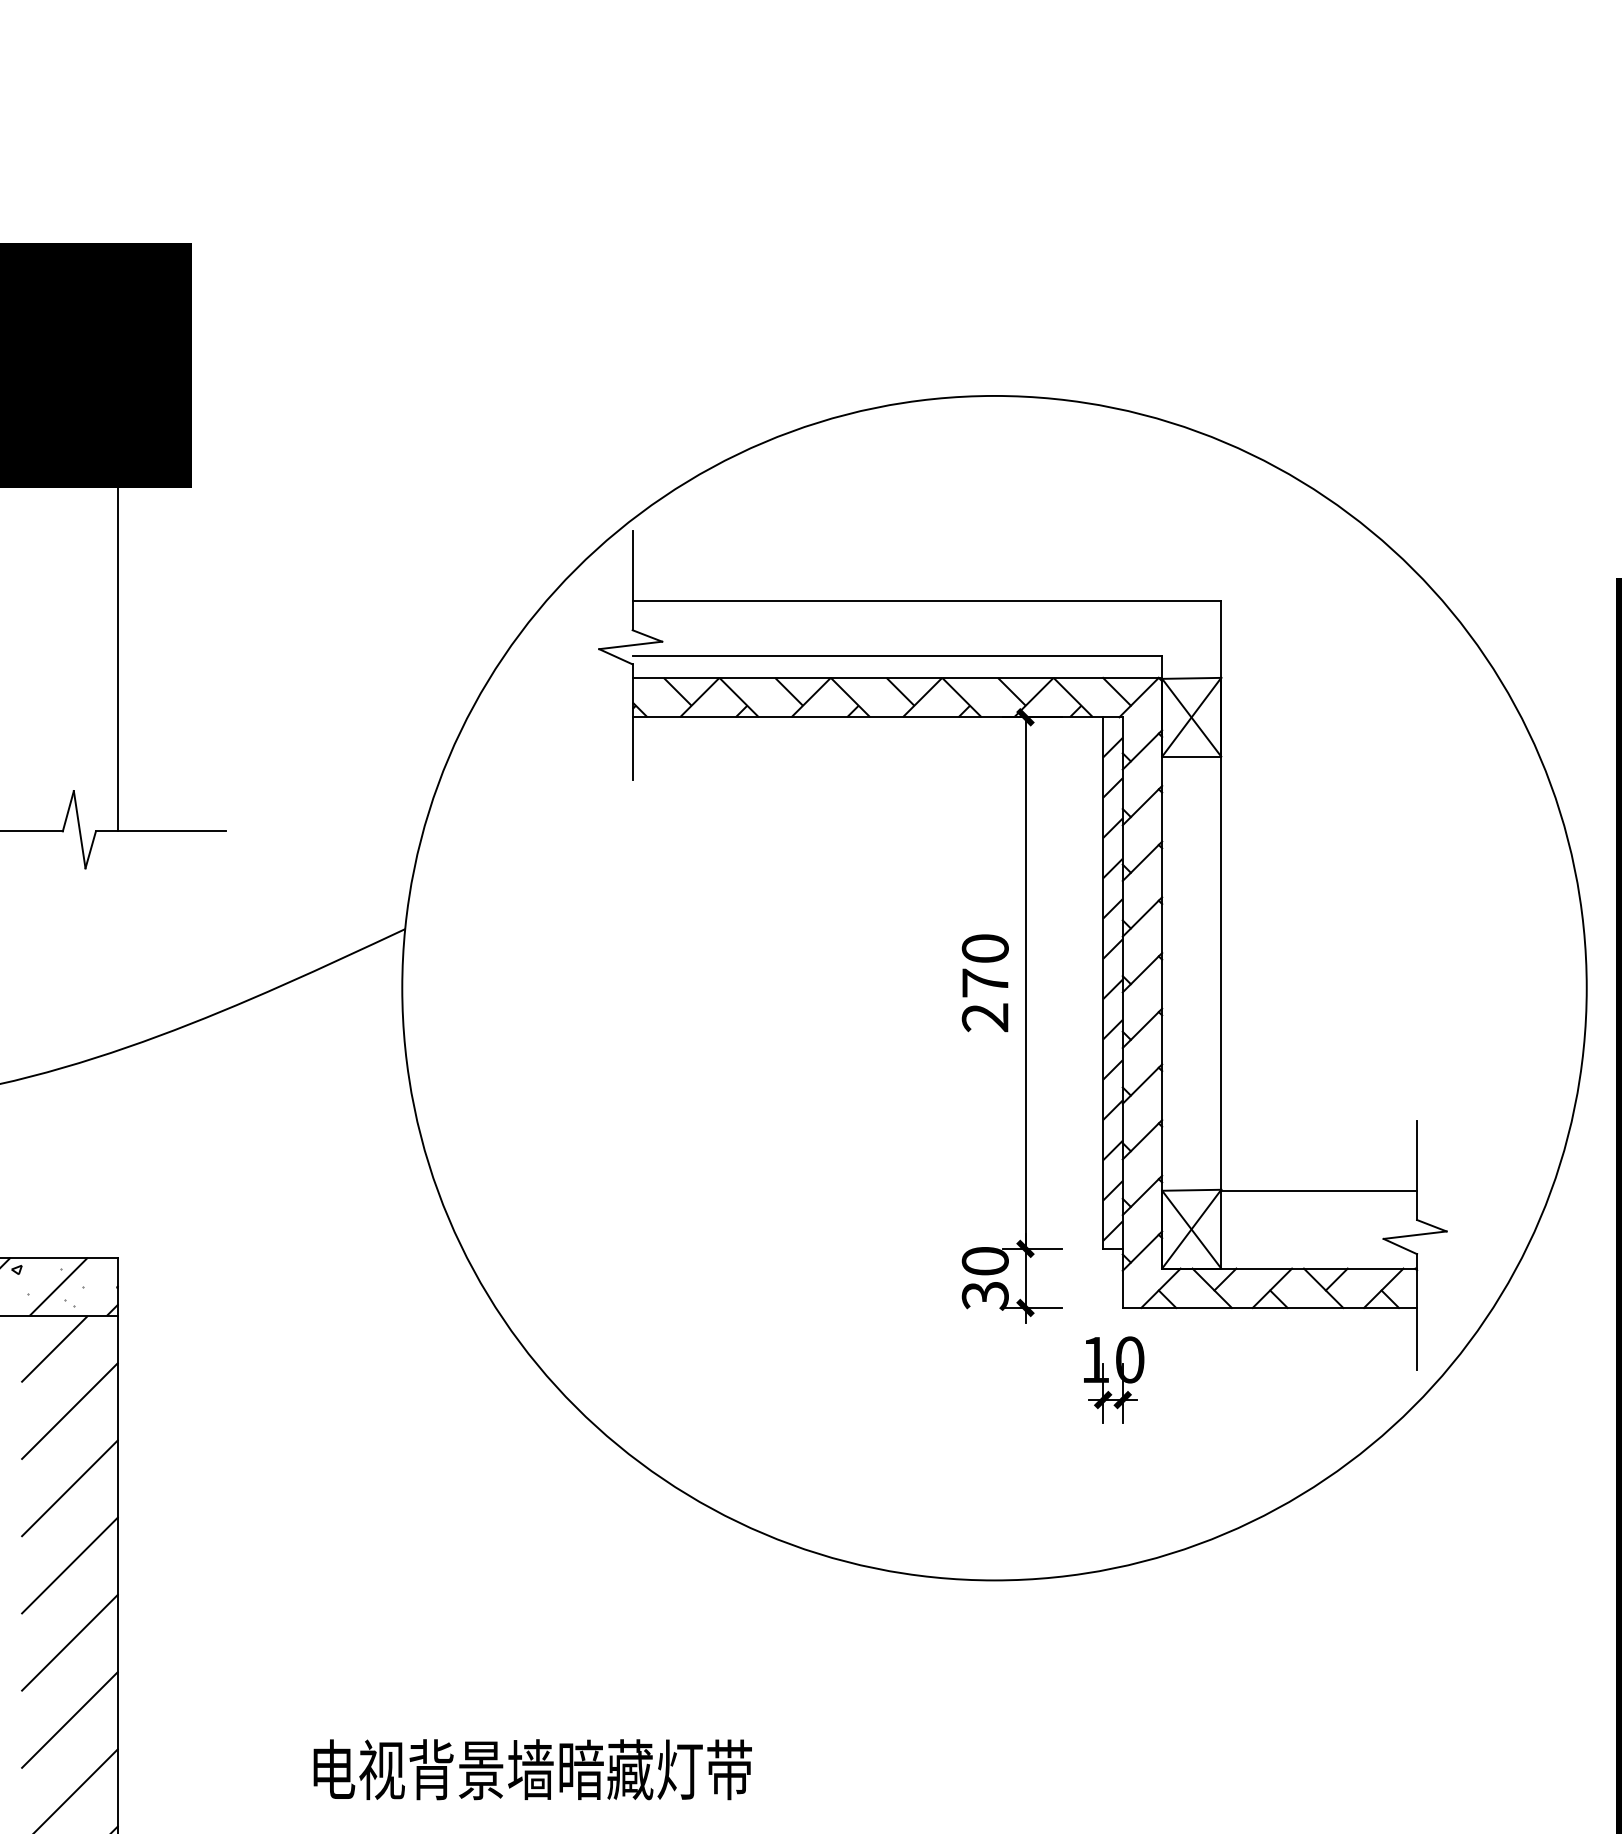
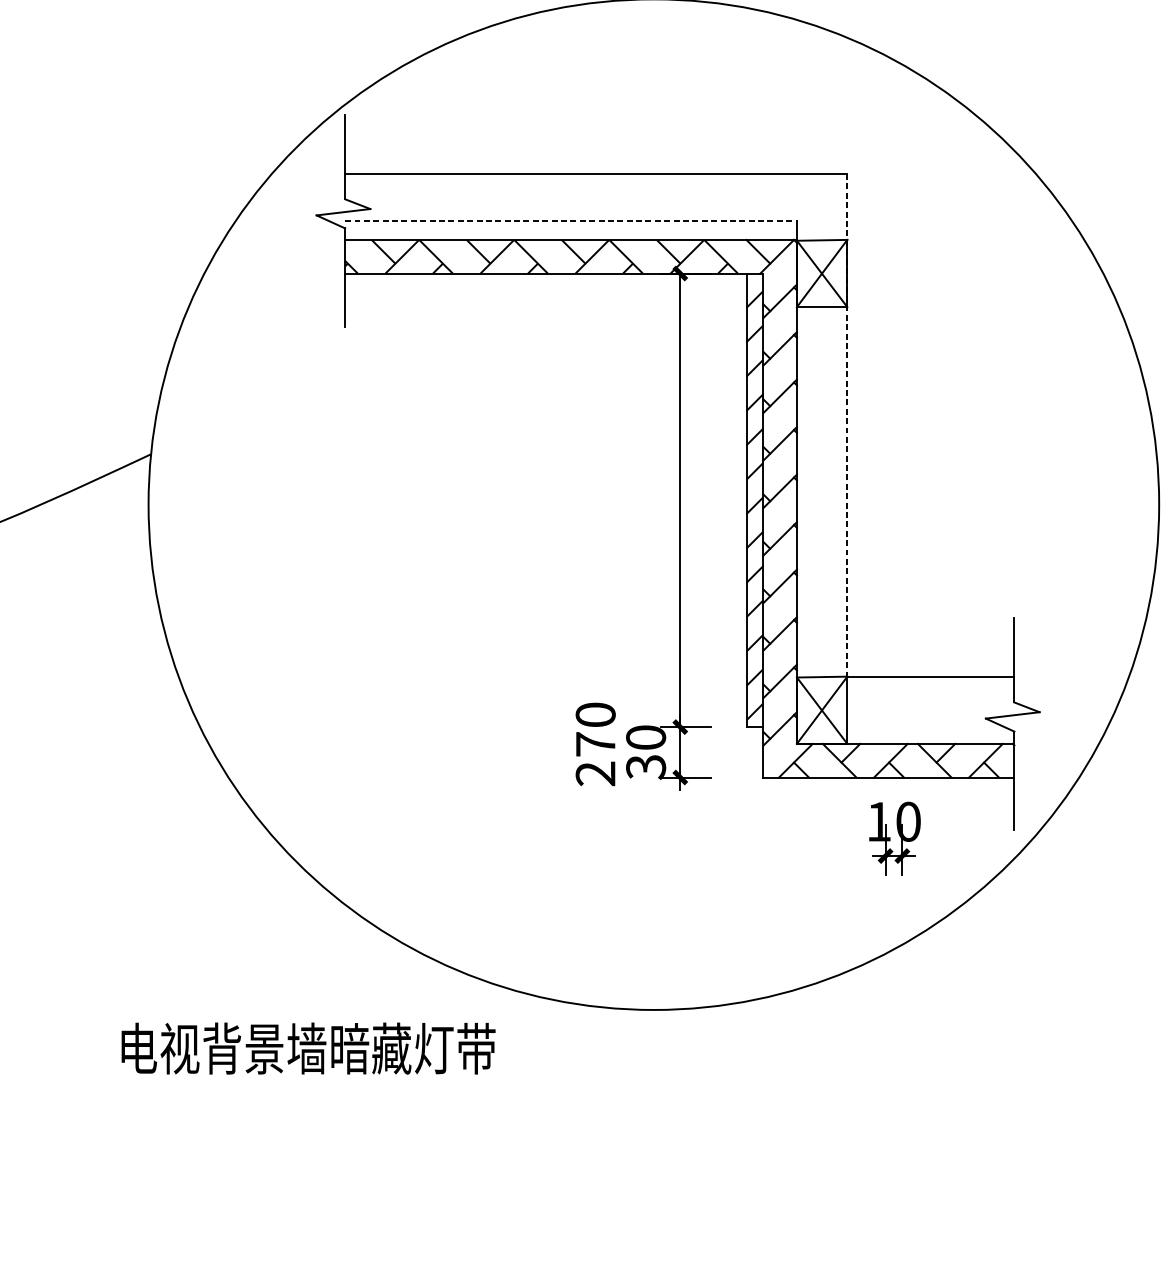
line: (897, 655) -> (571, 220), solid -> dashed
line: (1221, 895) -> (847, 425), solid -> dashed
text: (984, 983) -> (594, 744), moved
part: (1114, 1379) -> (895, 838), moved
text: (532, 1769) -> (308, 1048), moved

